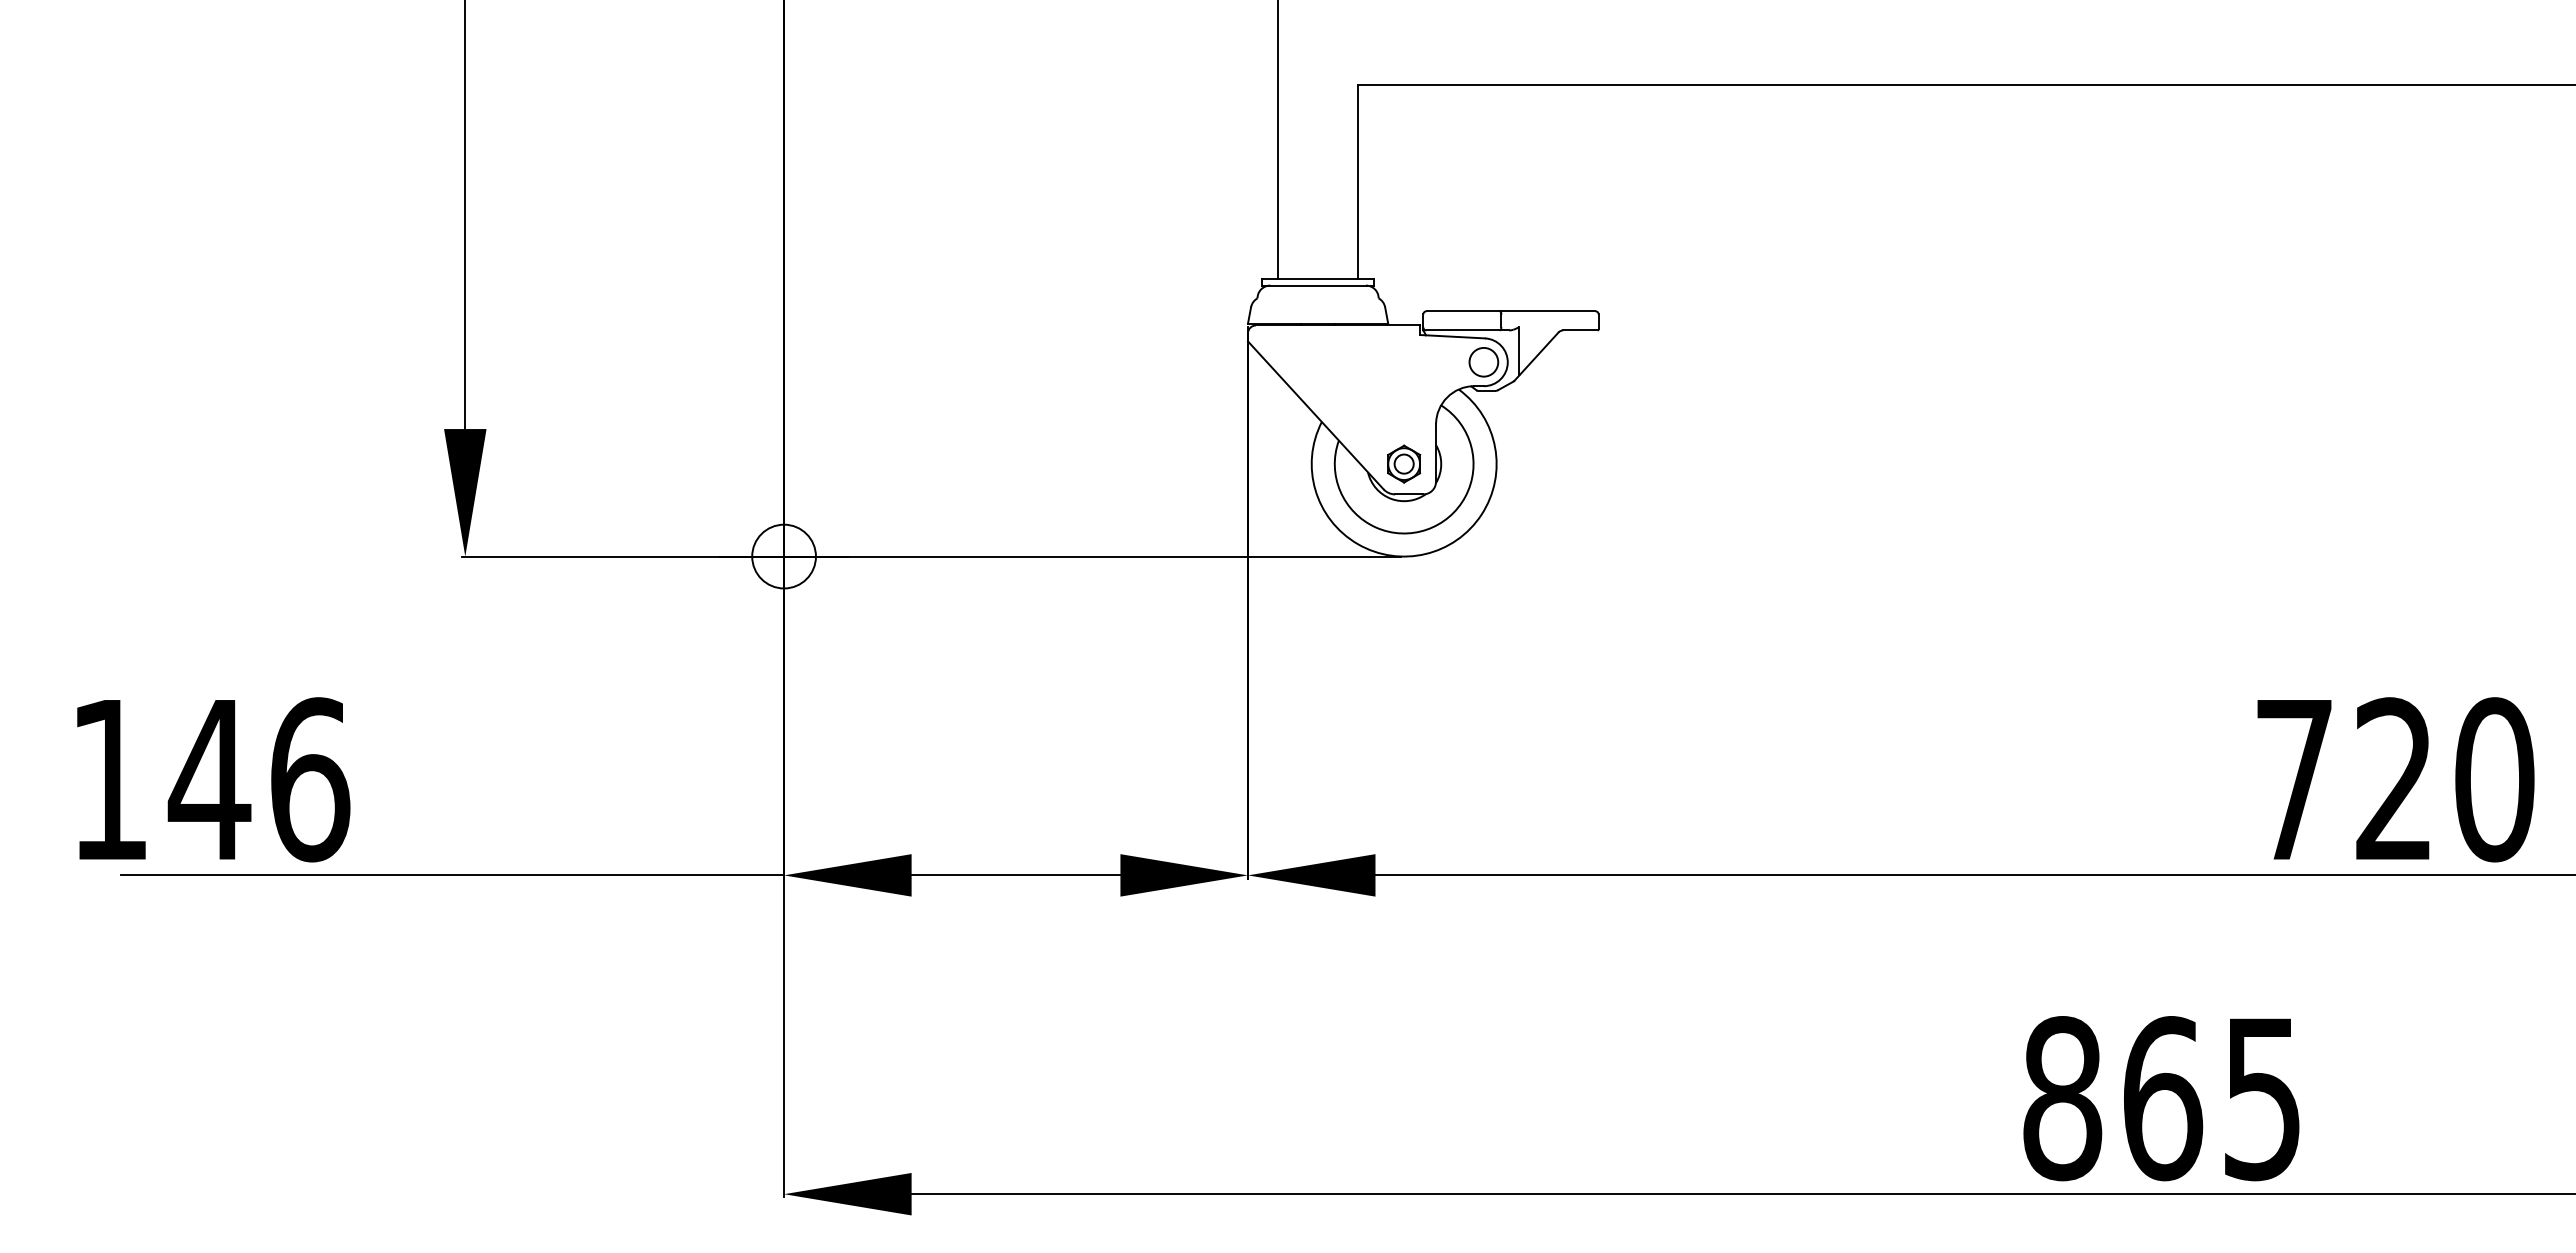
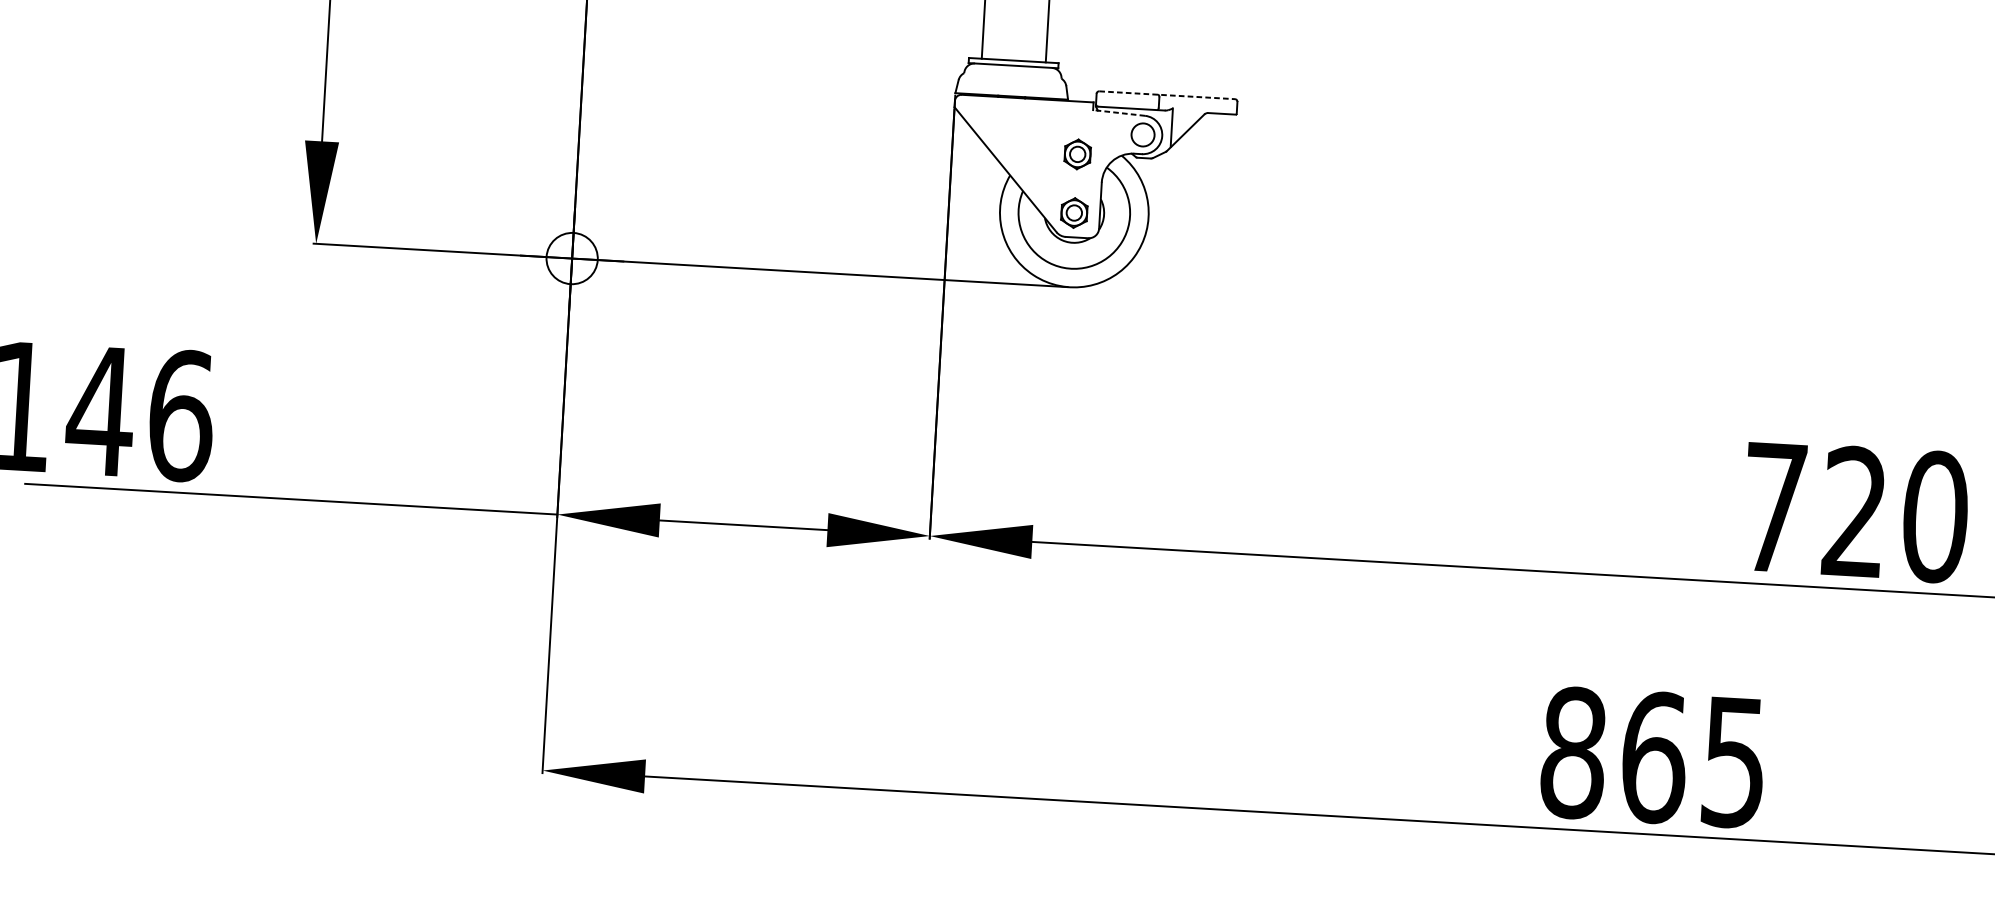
line: (1511, 311) -> (1167, 95), solid -> dashed
line: (1452, 336) -> (1119, 112), solid -> dashed
part: (1404, 390) -> (1078, 153), added

